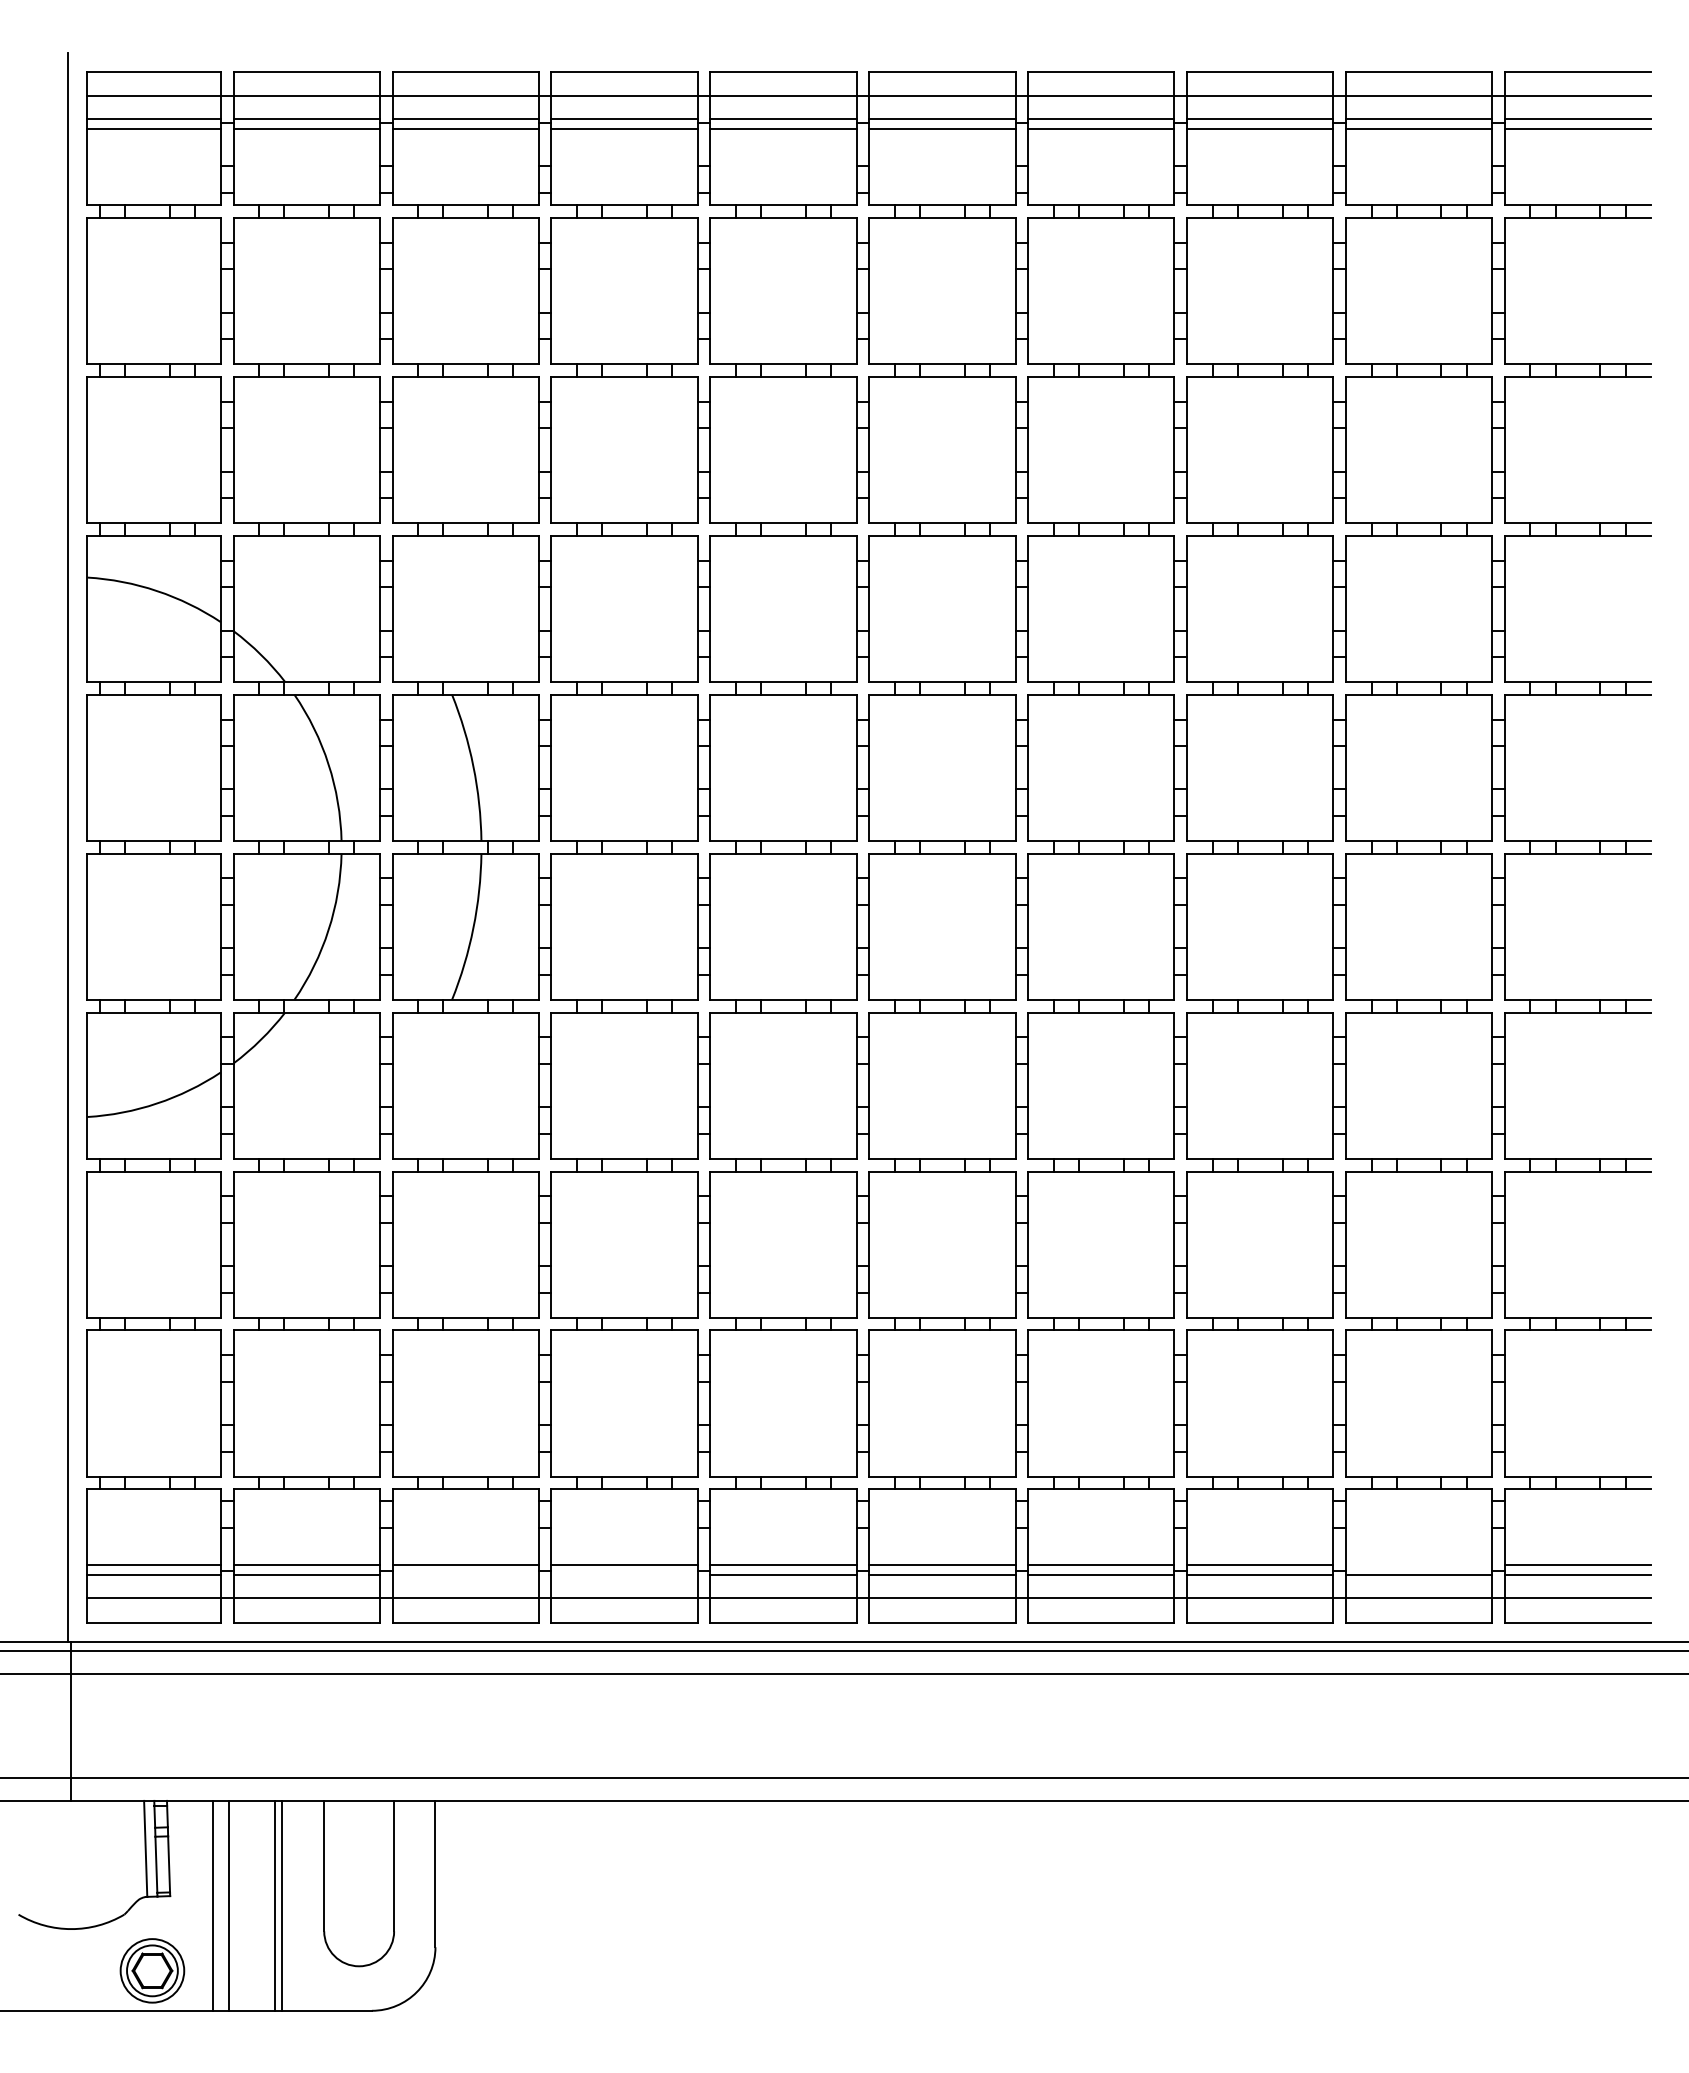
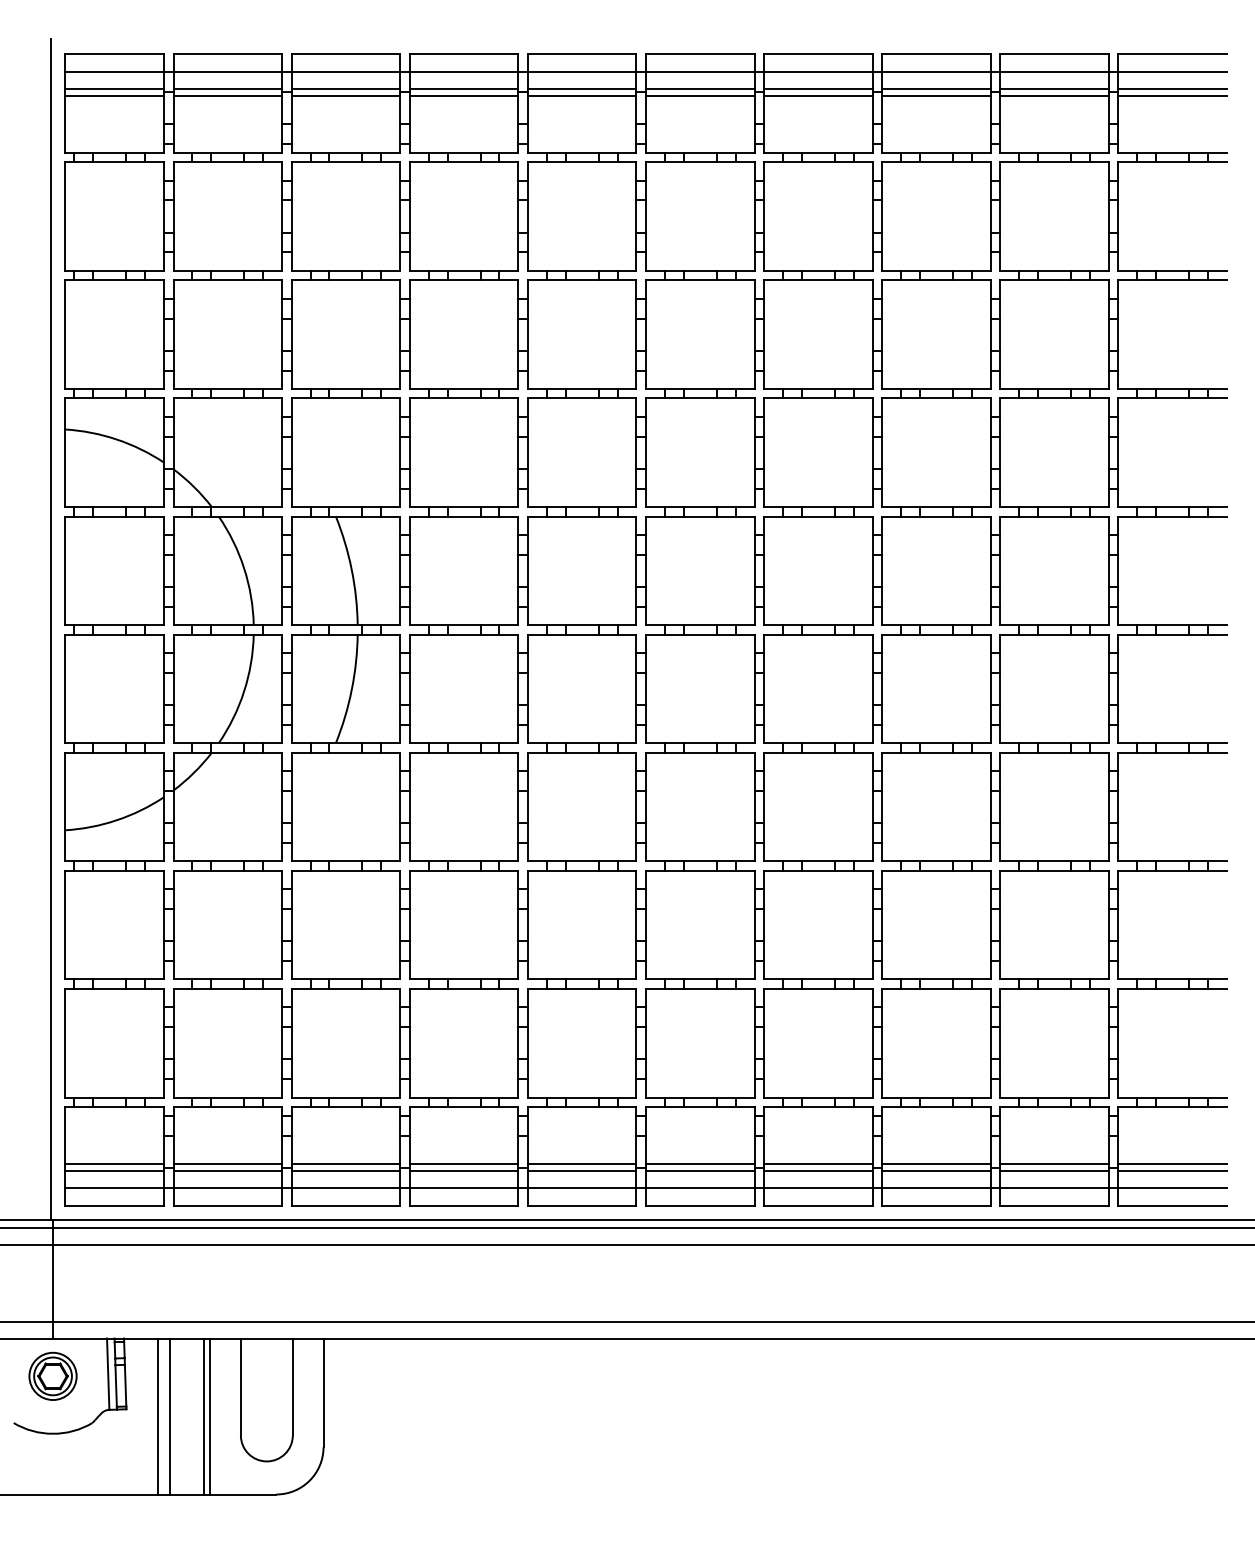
line: (1419, 1565) -> (1054, 1163), added
line: (465, 1575) -> (345, 1171), added
line: (624, 1575) -> (464, 1171), added
part: (152, 1970) -> (53, 1376), moved

